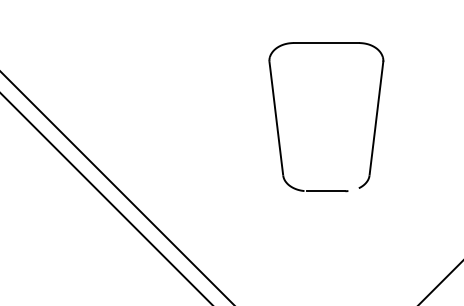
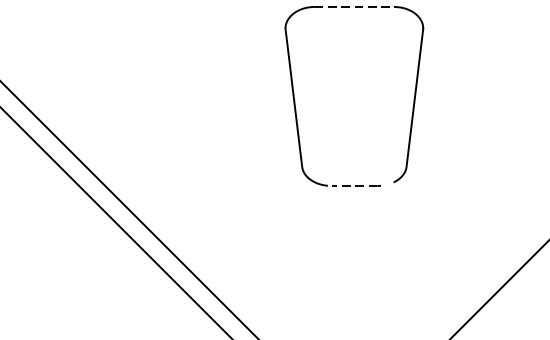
line: (326, 43) -> (354, 7), solid -> dashed
line: (326, 191) -> (354, 186), solid -> dashed

